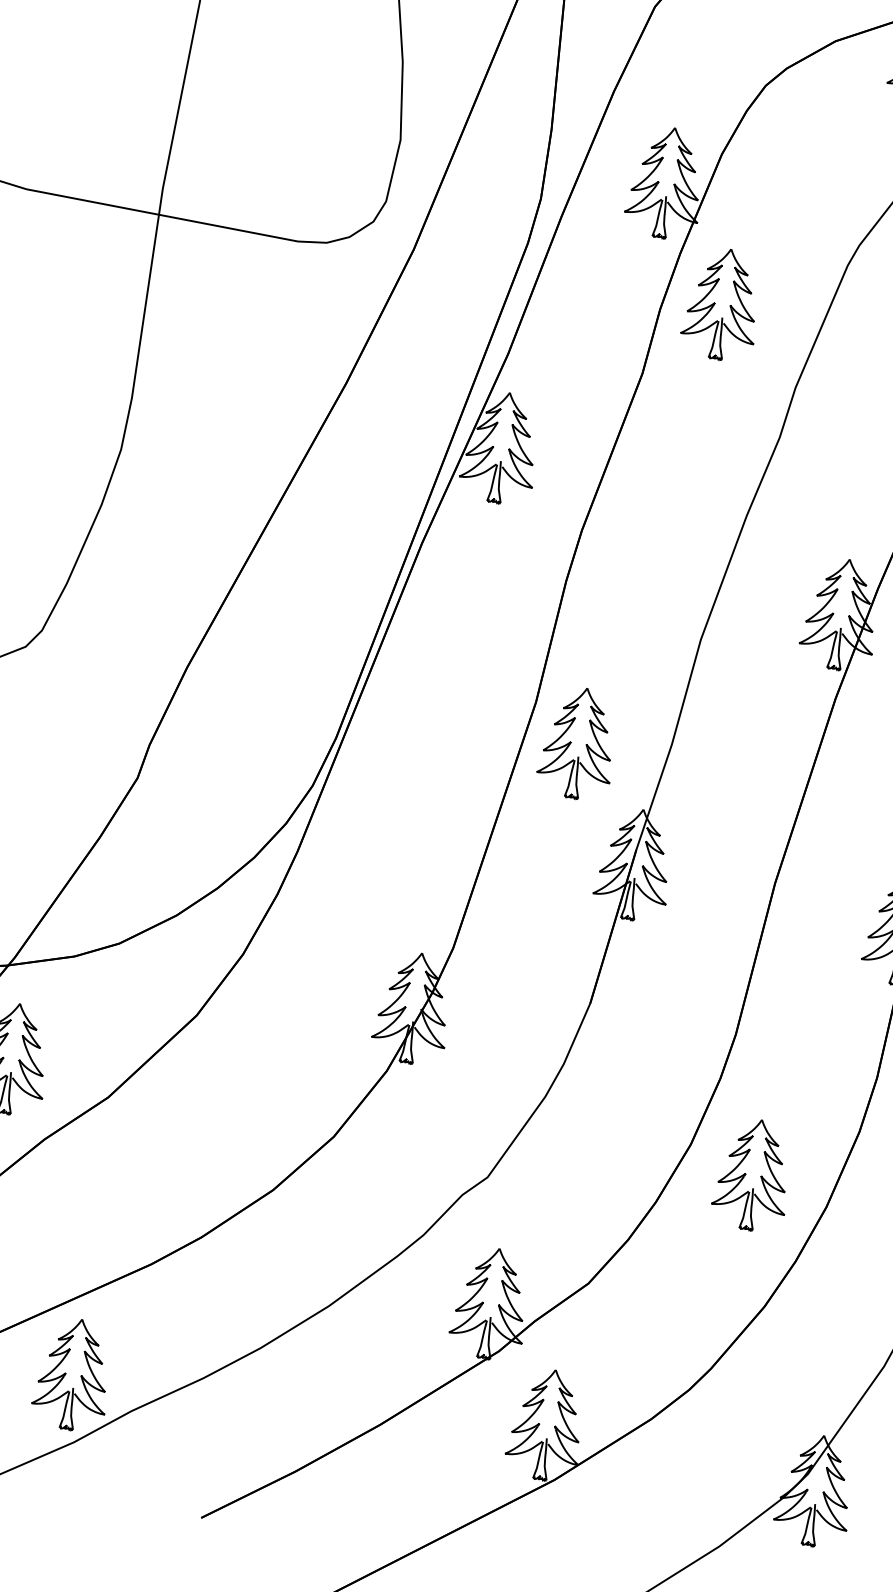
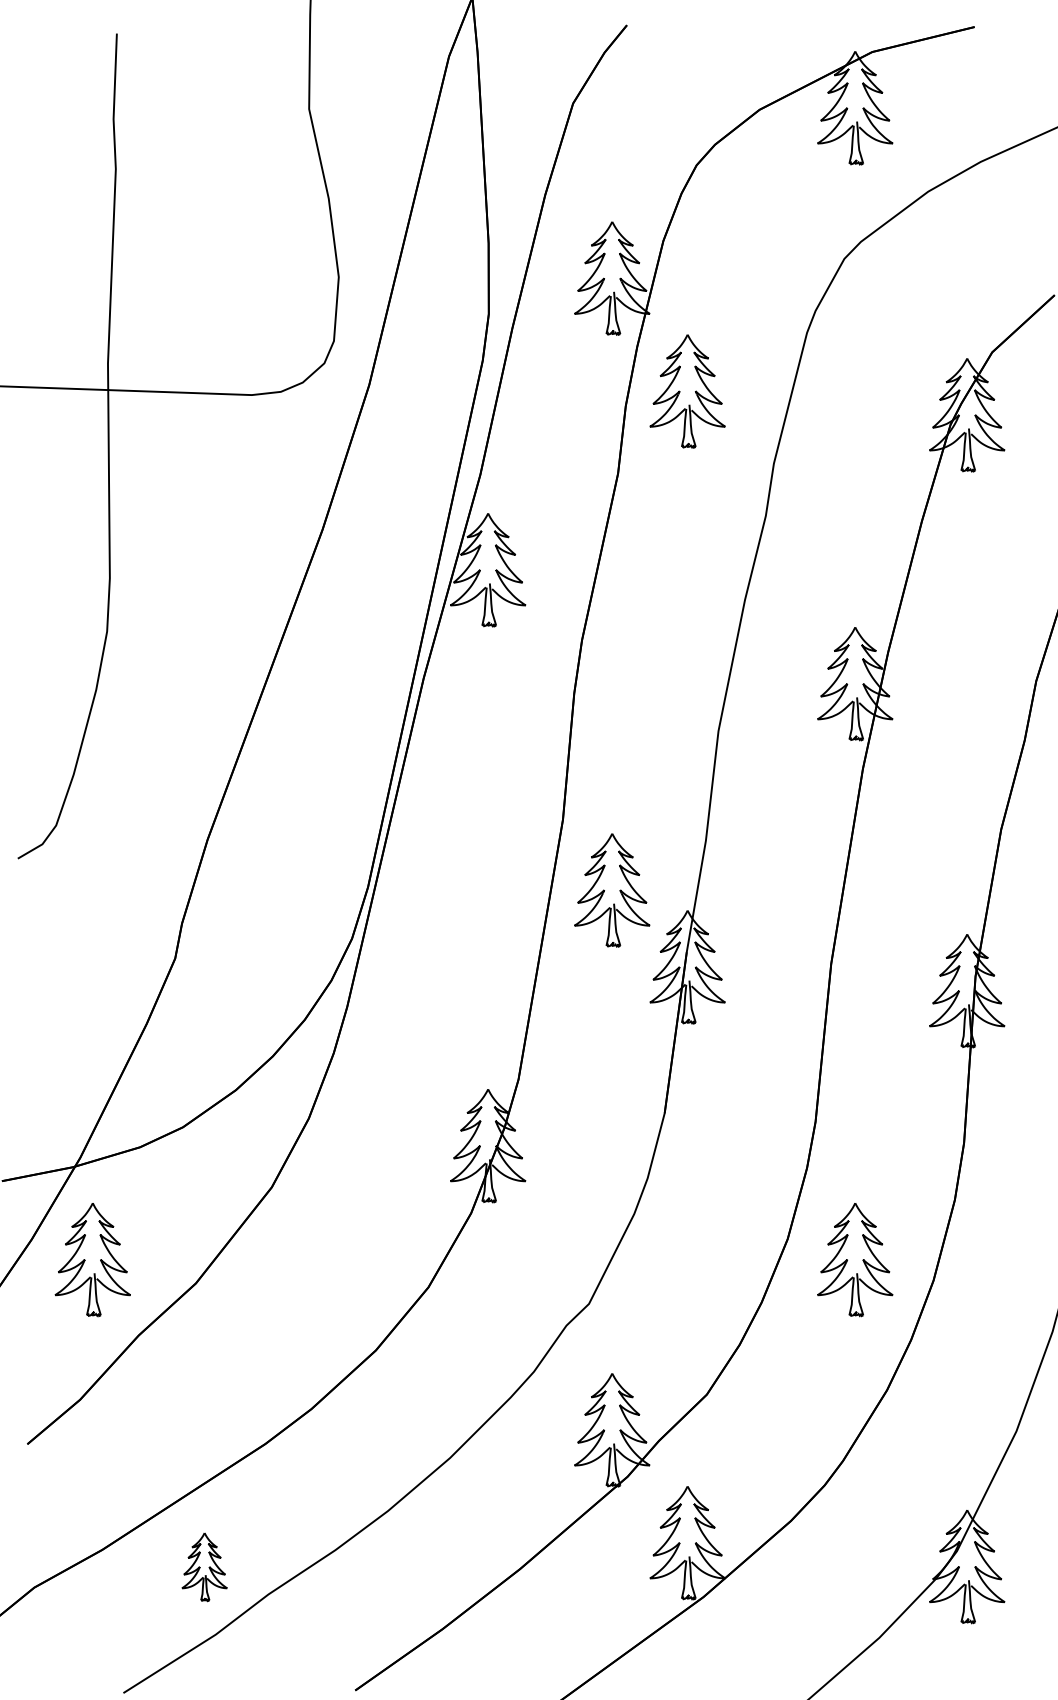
part: (578, 743) -> (612, 890), moved
part: (73, 1375) -> (204, 1567), size x0.6

